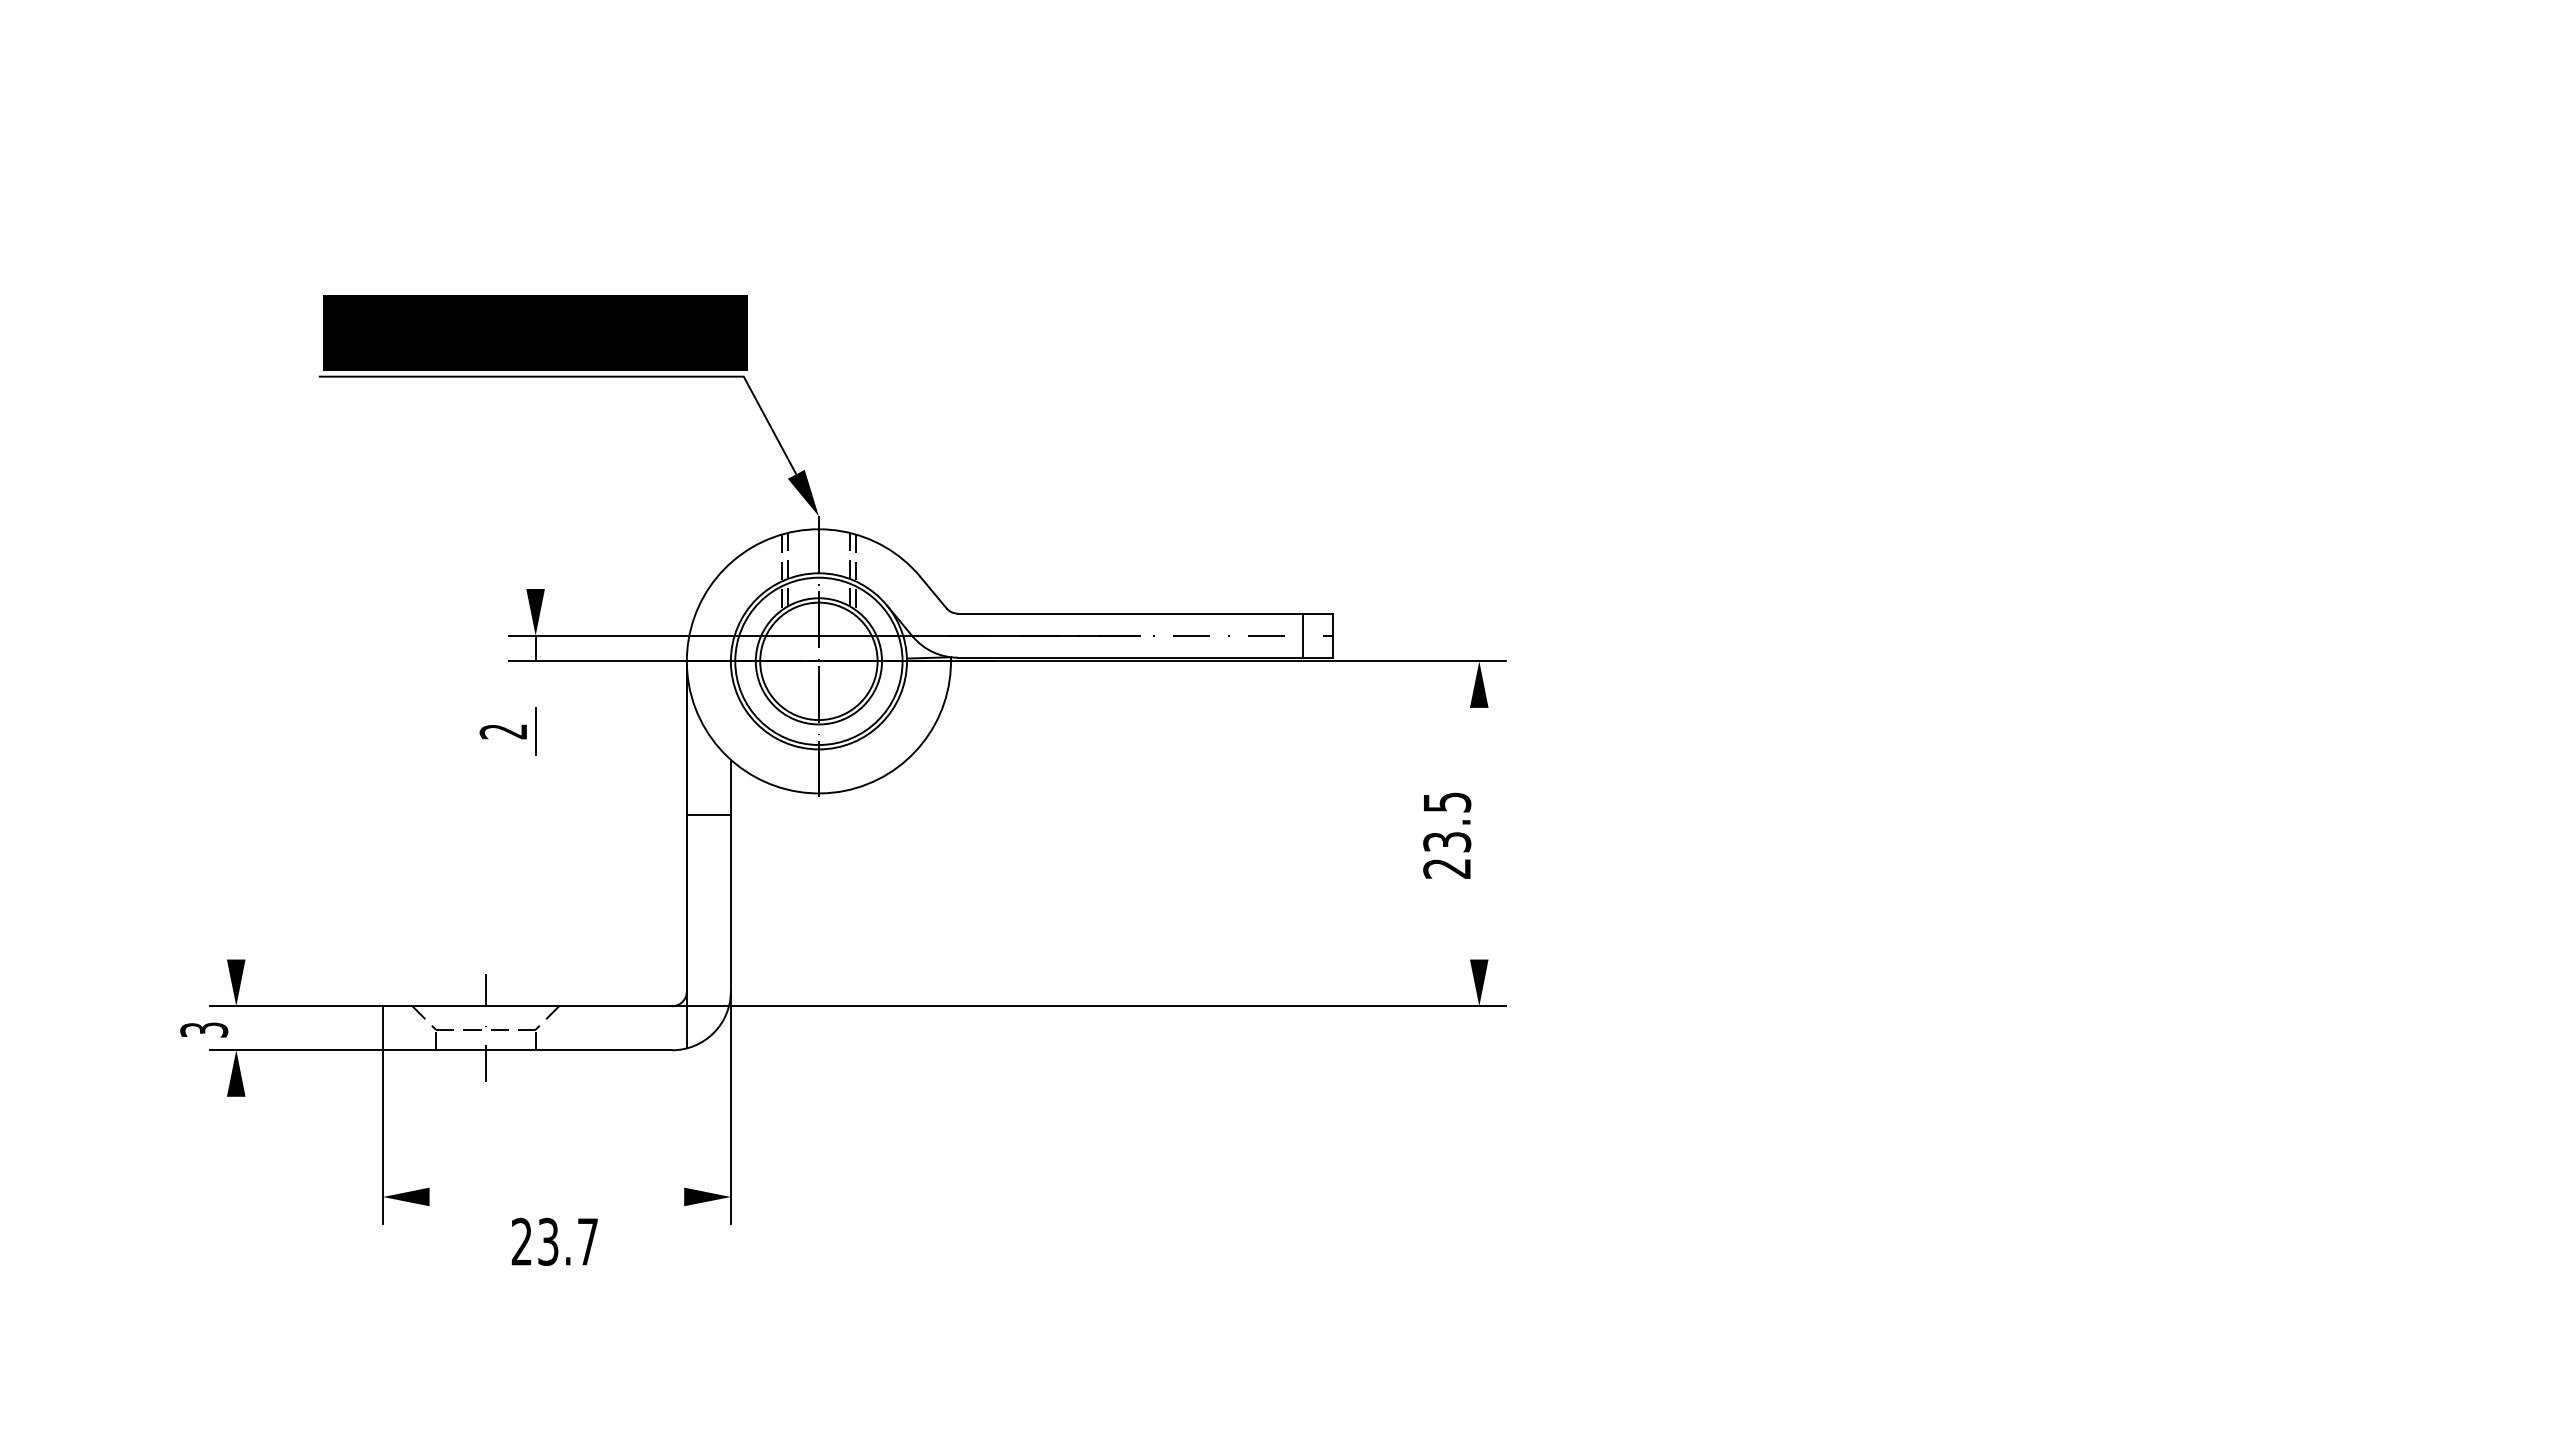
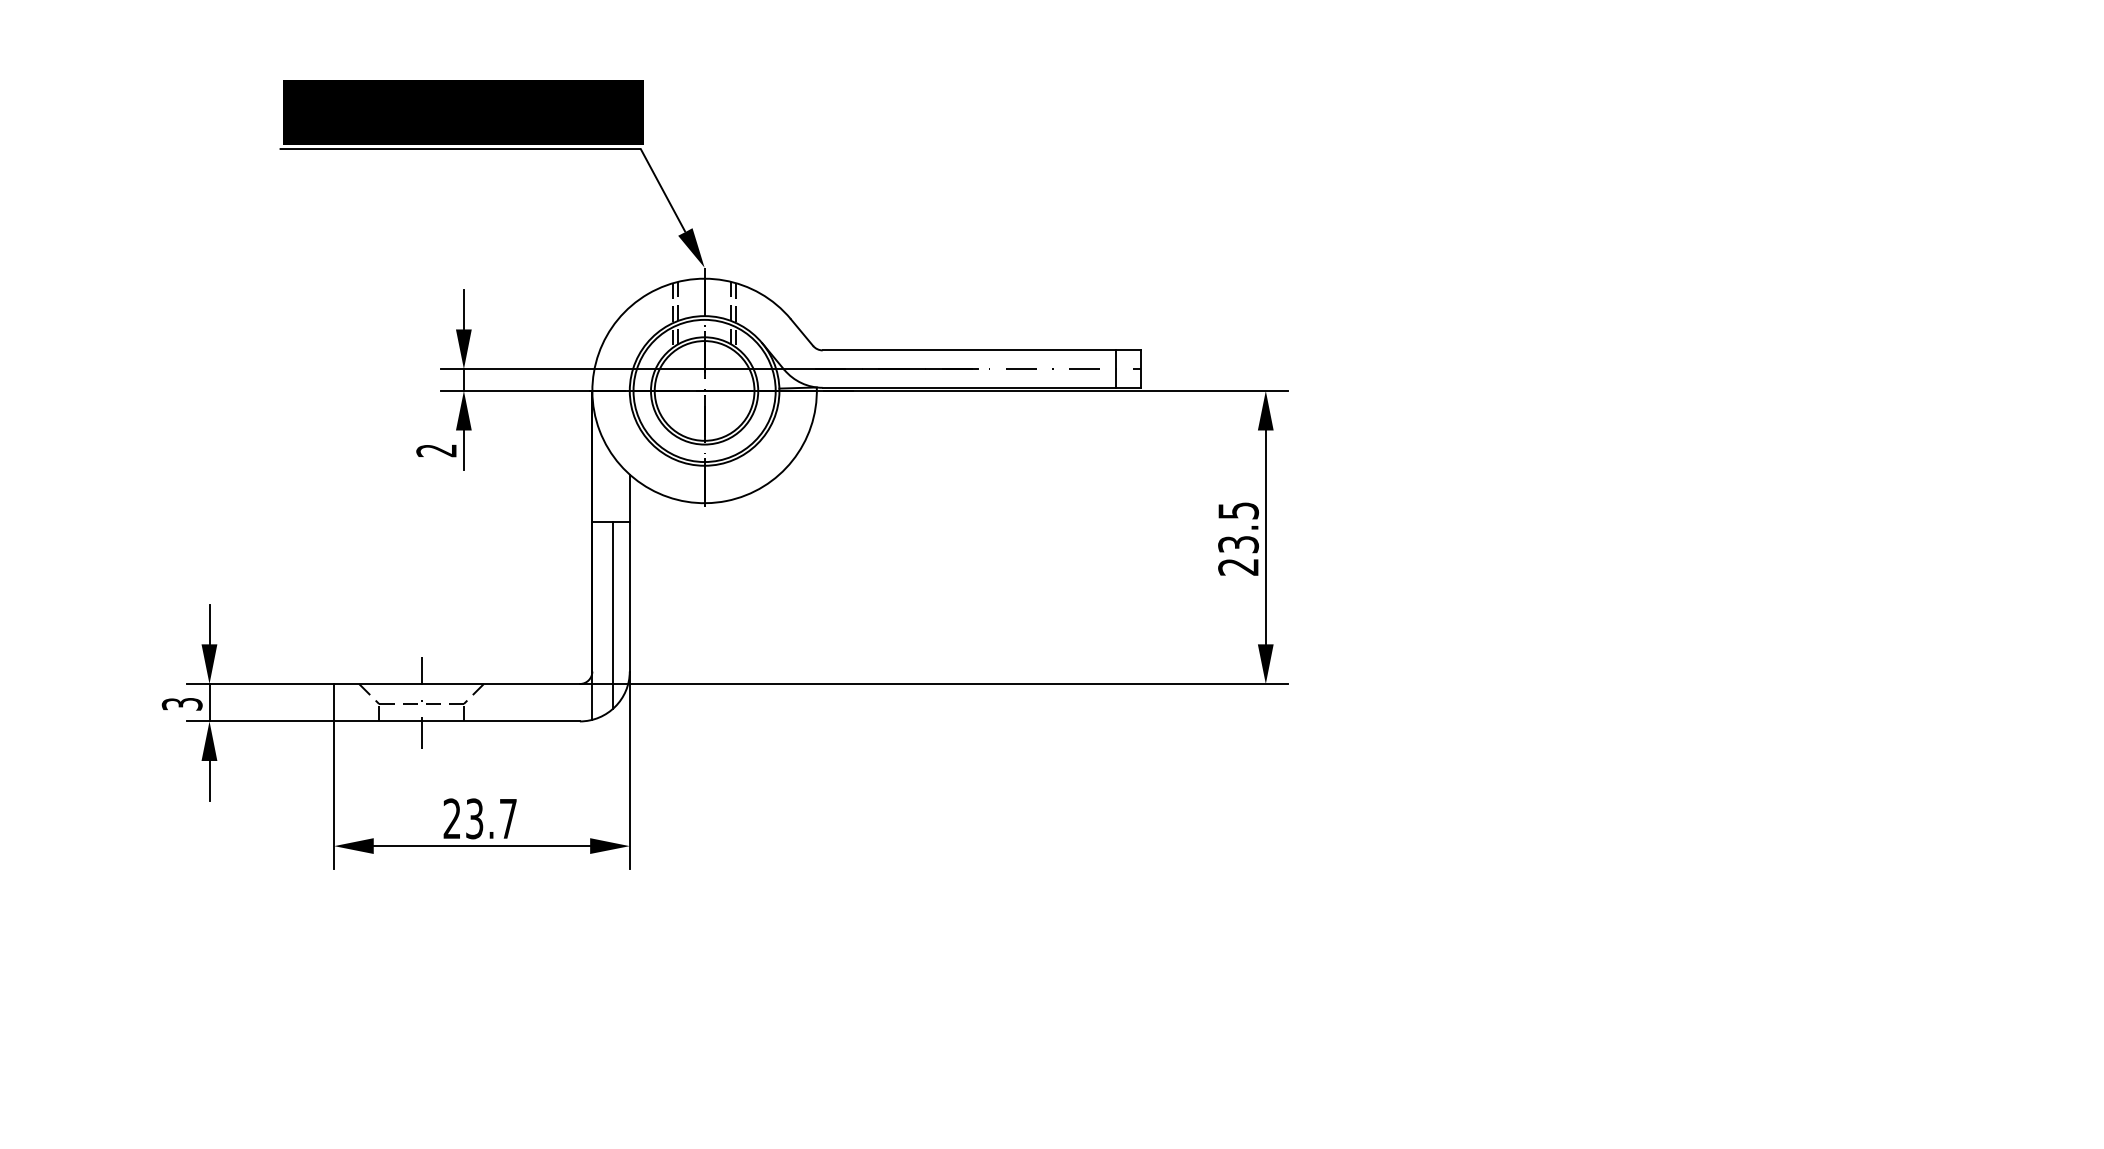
line: (535, 565) -> (463, 309), added
fill: (535, 684) -> (463, 410), added
line: (1479, 833) -> (1265, 537), added
line: (710, 925) -> (612, 615), added
line: (236, 936) -> (209, 624), added
line: (236, 1028) -> (209, 702), added
line: (236, 1119) -> (209, 780), added
line: (556, 1197) -> (481, 846), added
text: (554, 1241) -> (479, 818), moved

